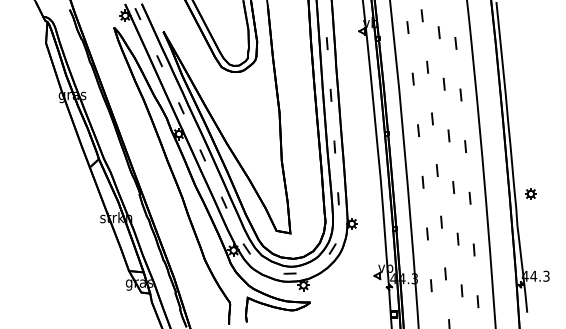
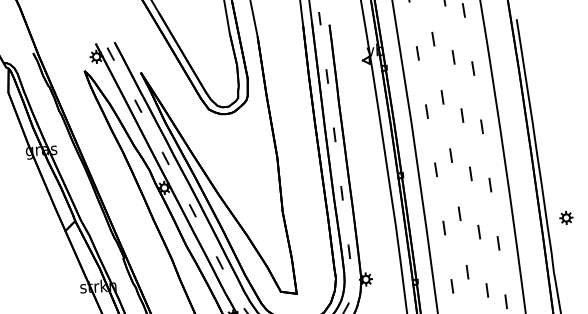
part: (530, 193) -> (565, 217), moved

